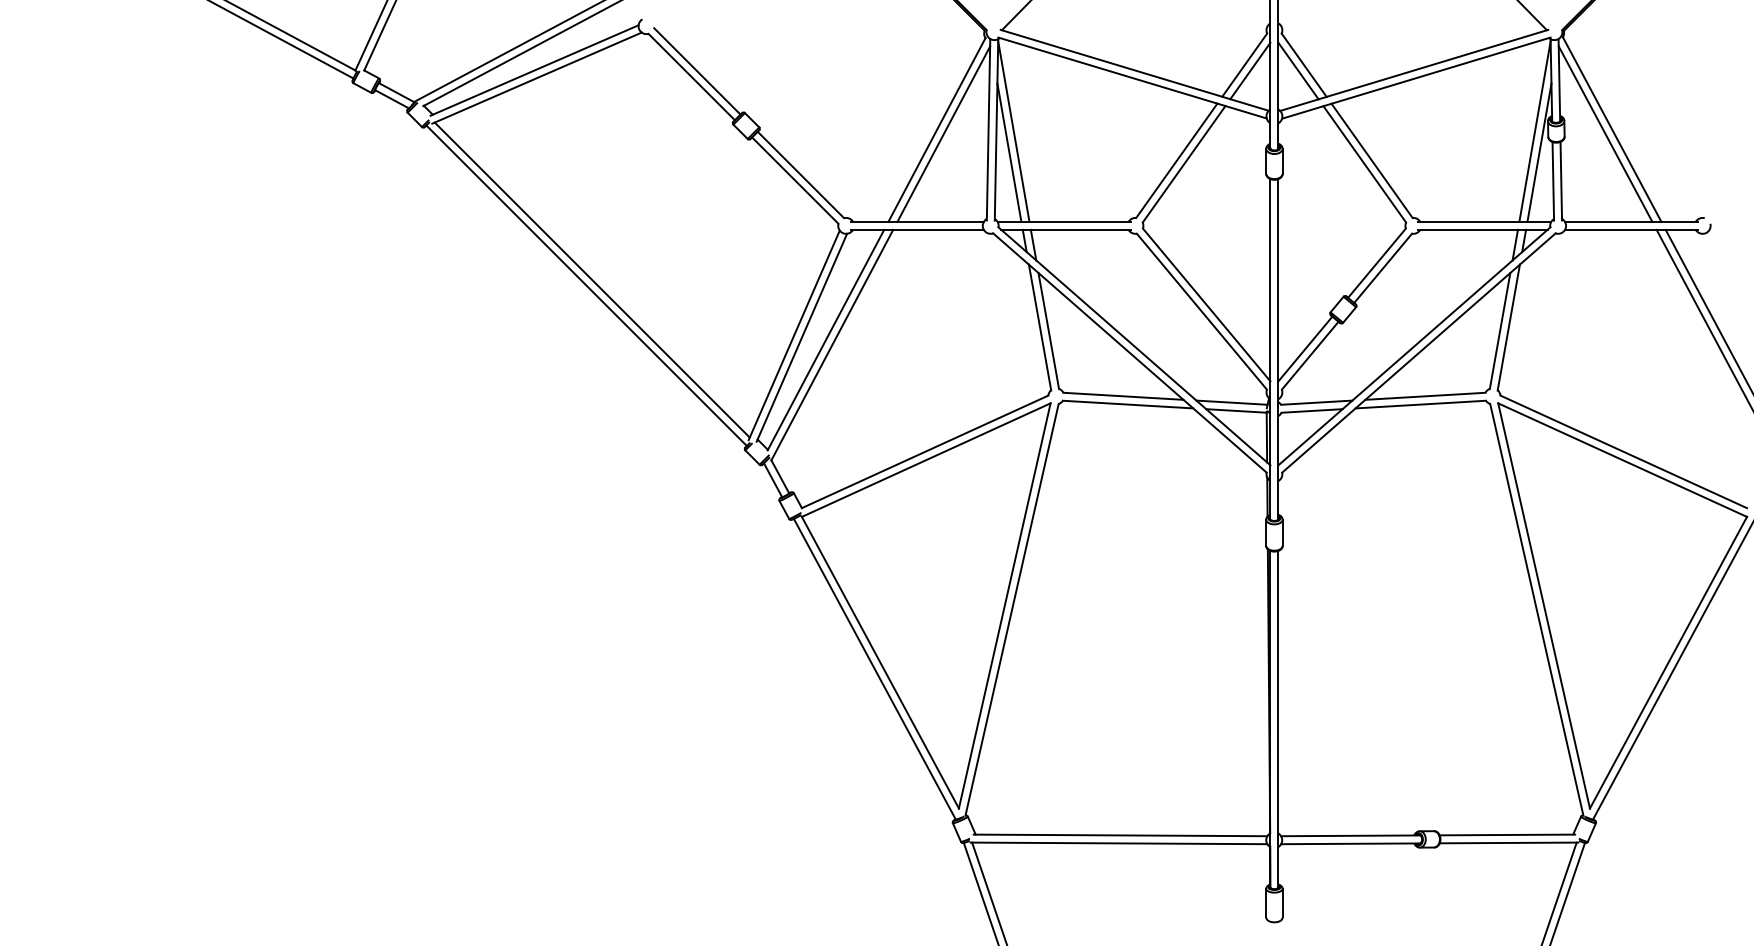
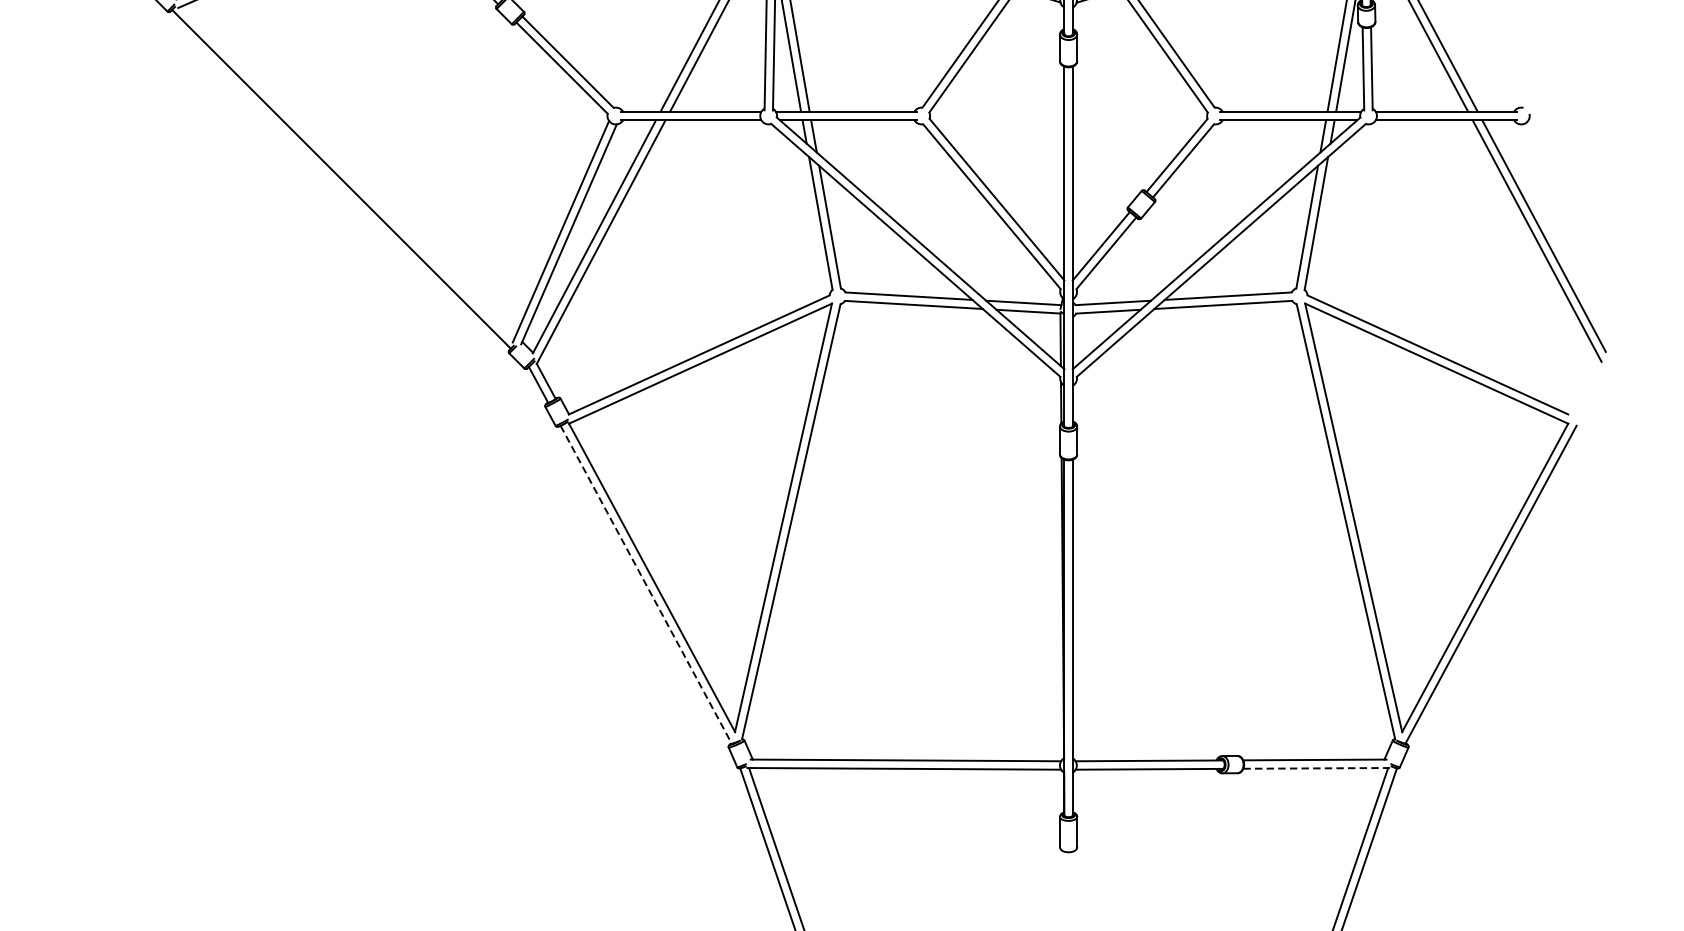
line: (591, 279) -> (346, 172), removed
line: (874, 669) -> (645, 585), solid -> dashed
line: (1509, 842) -> (1317, 767), solid -> dashed

